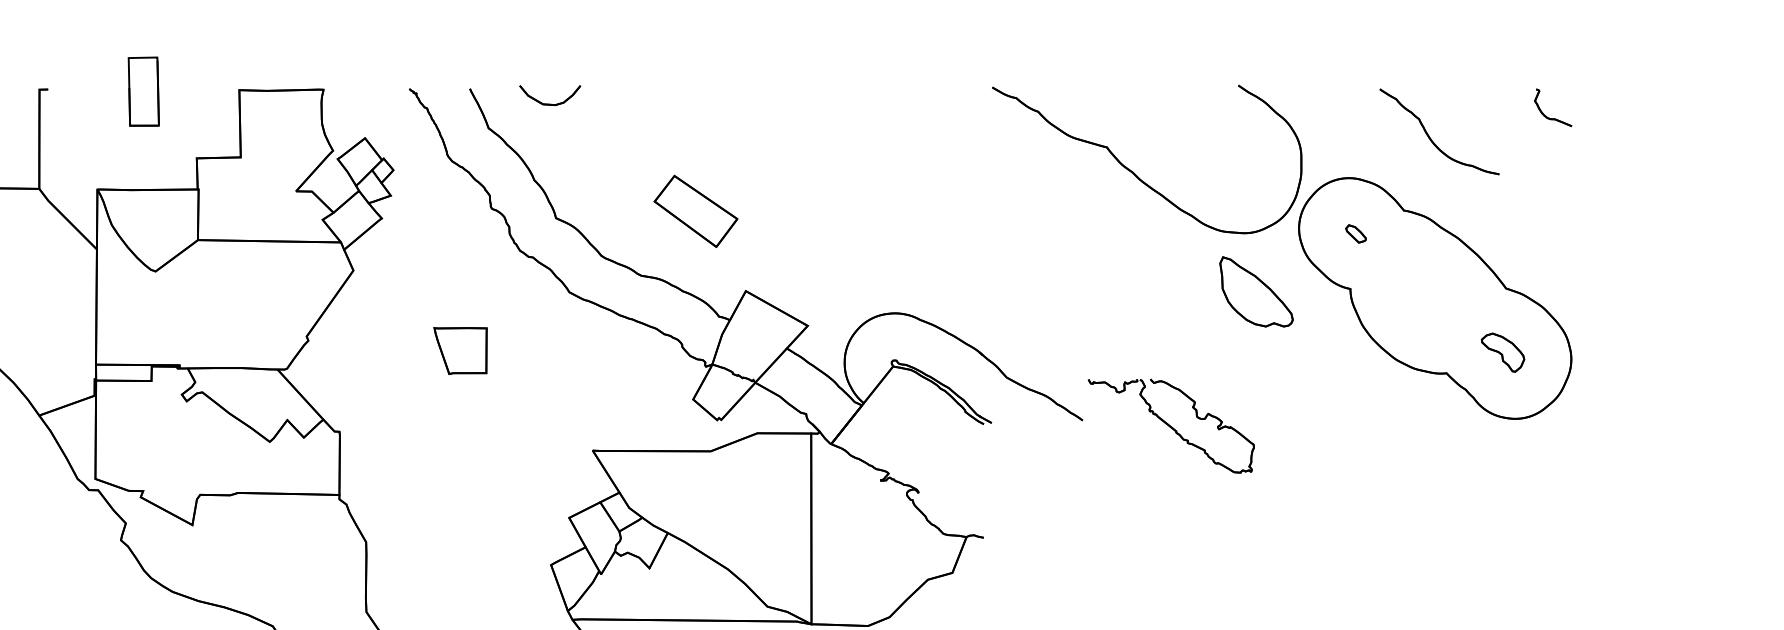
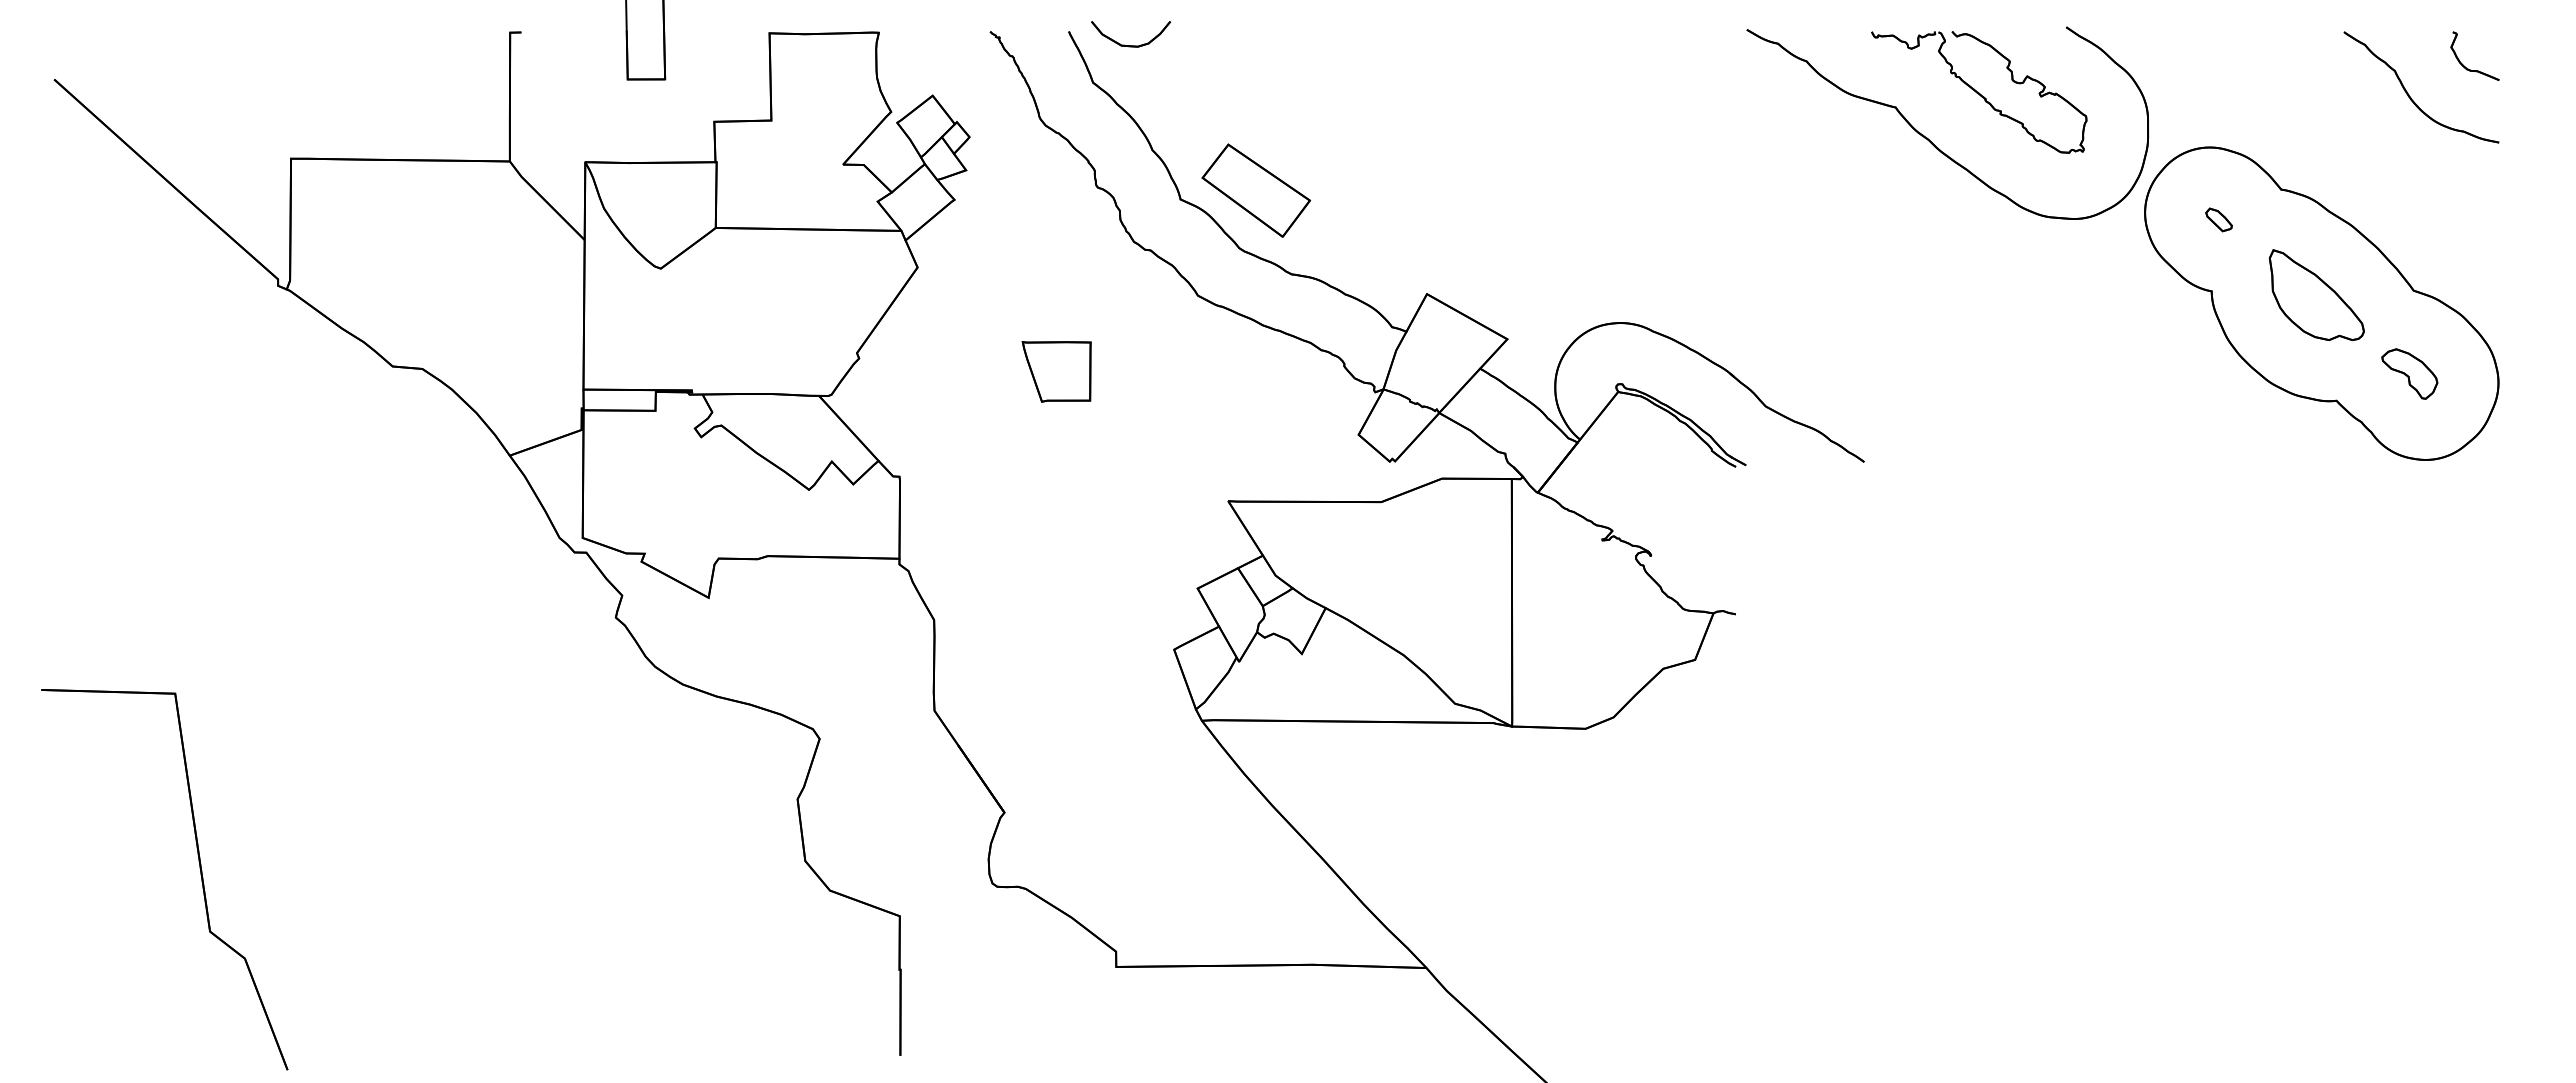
part: (549, 104) -> (1130, 45), moved
part: (1430, 137) -> (2409, 94), moved
part: (695, 211) -> (1255, 190), moved
part: (1256, 291) -> (2316, 294), moved
part: (1171, 426) -> (1979, 92), moved

